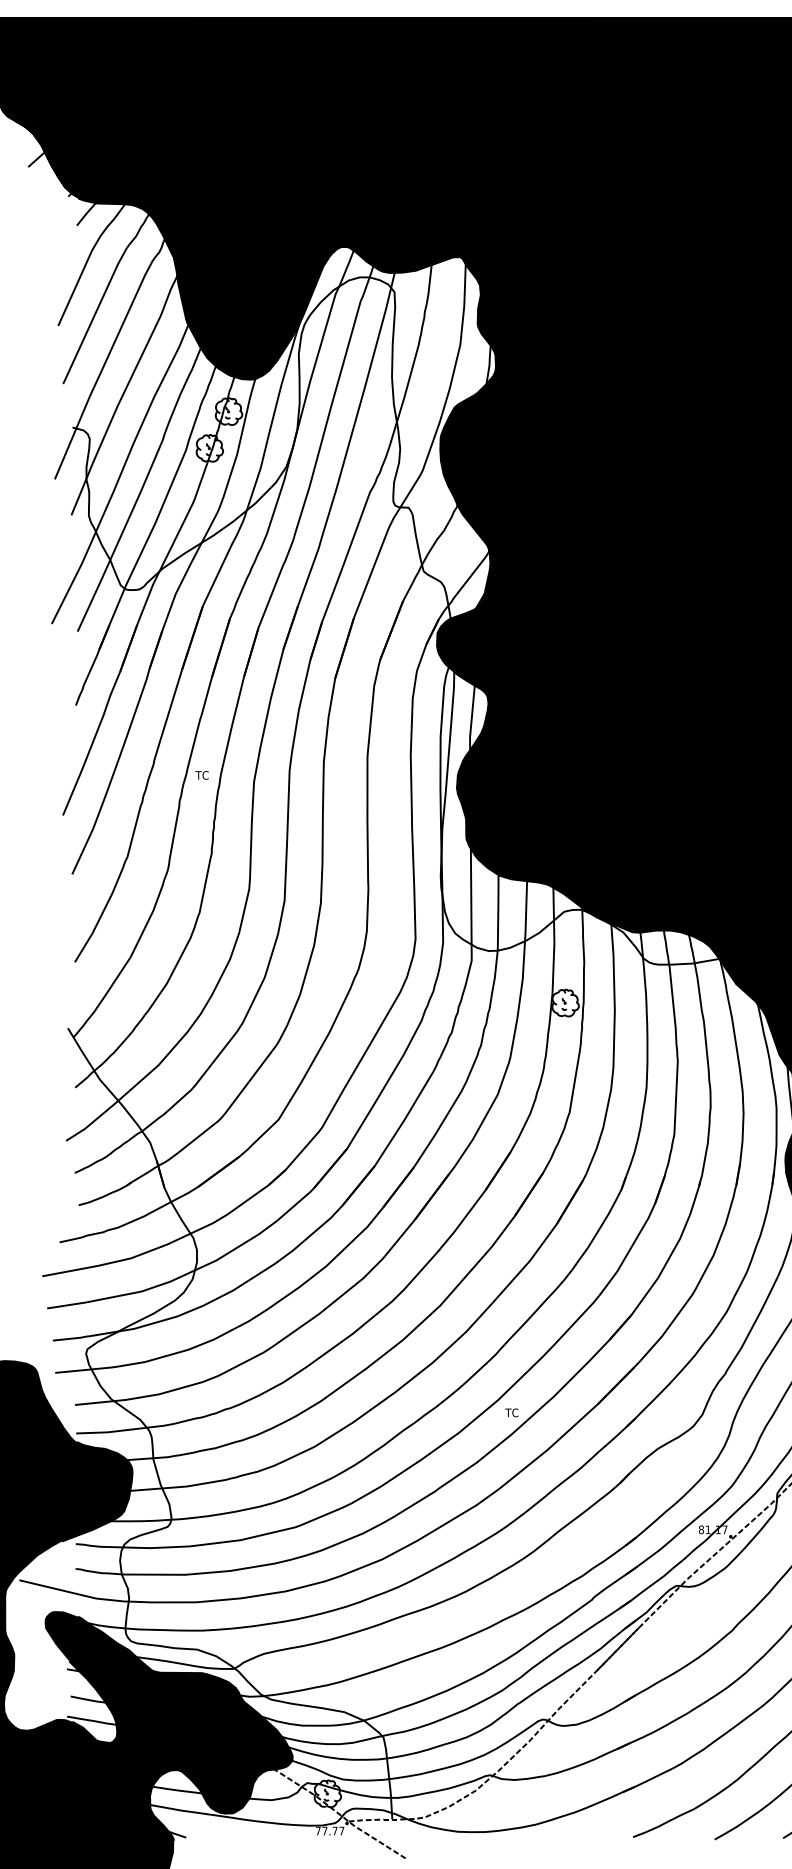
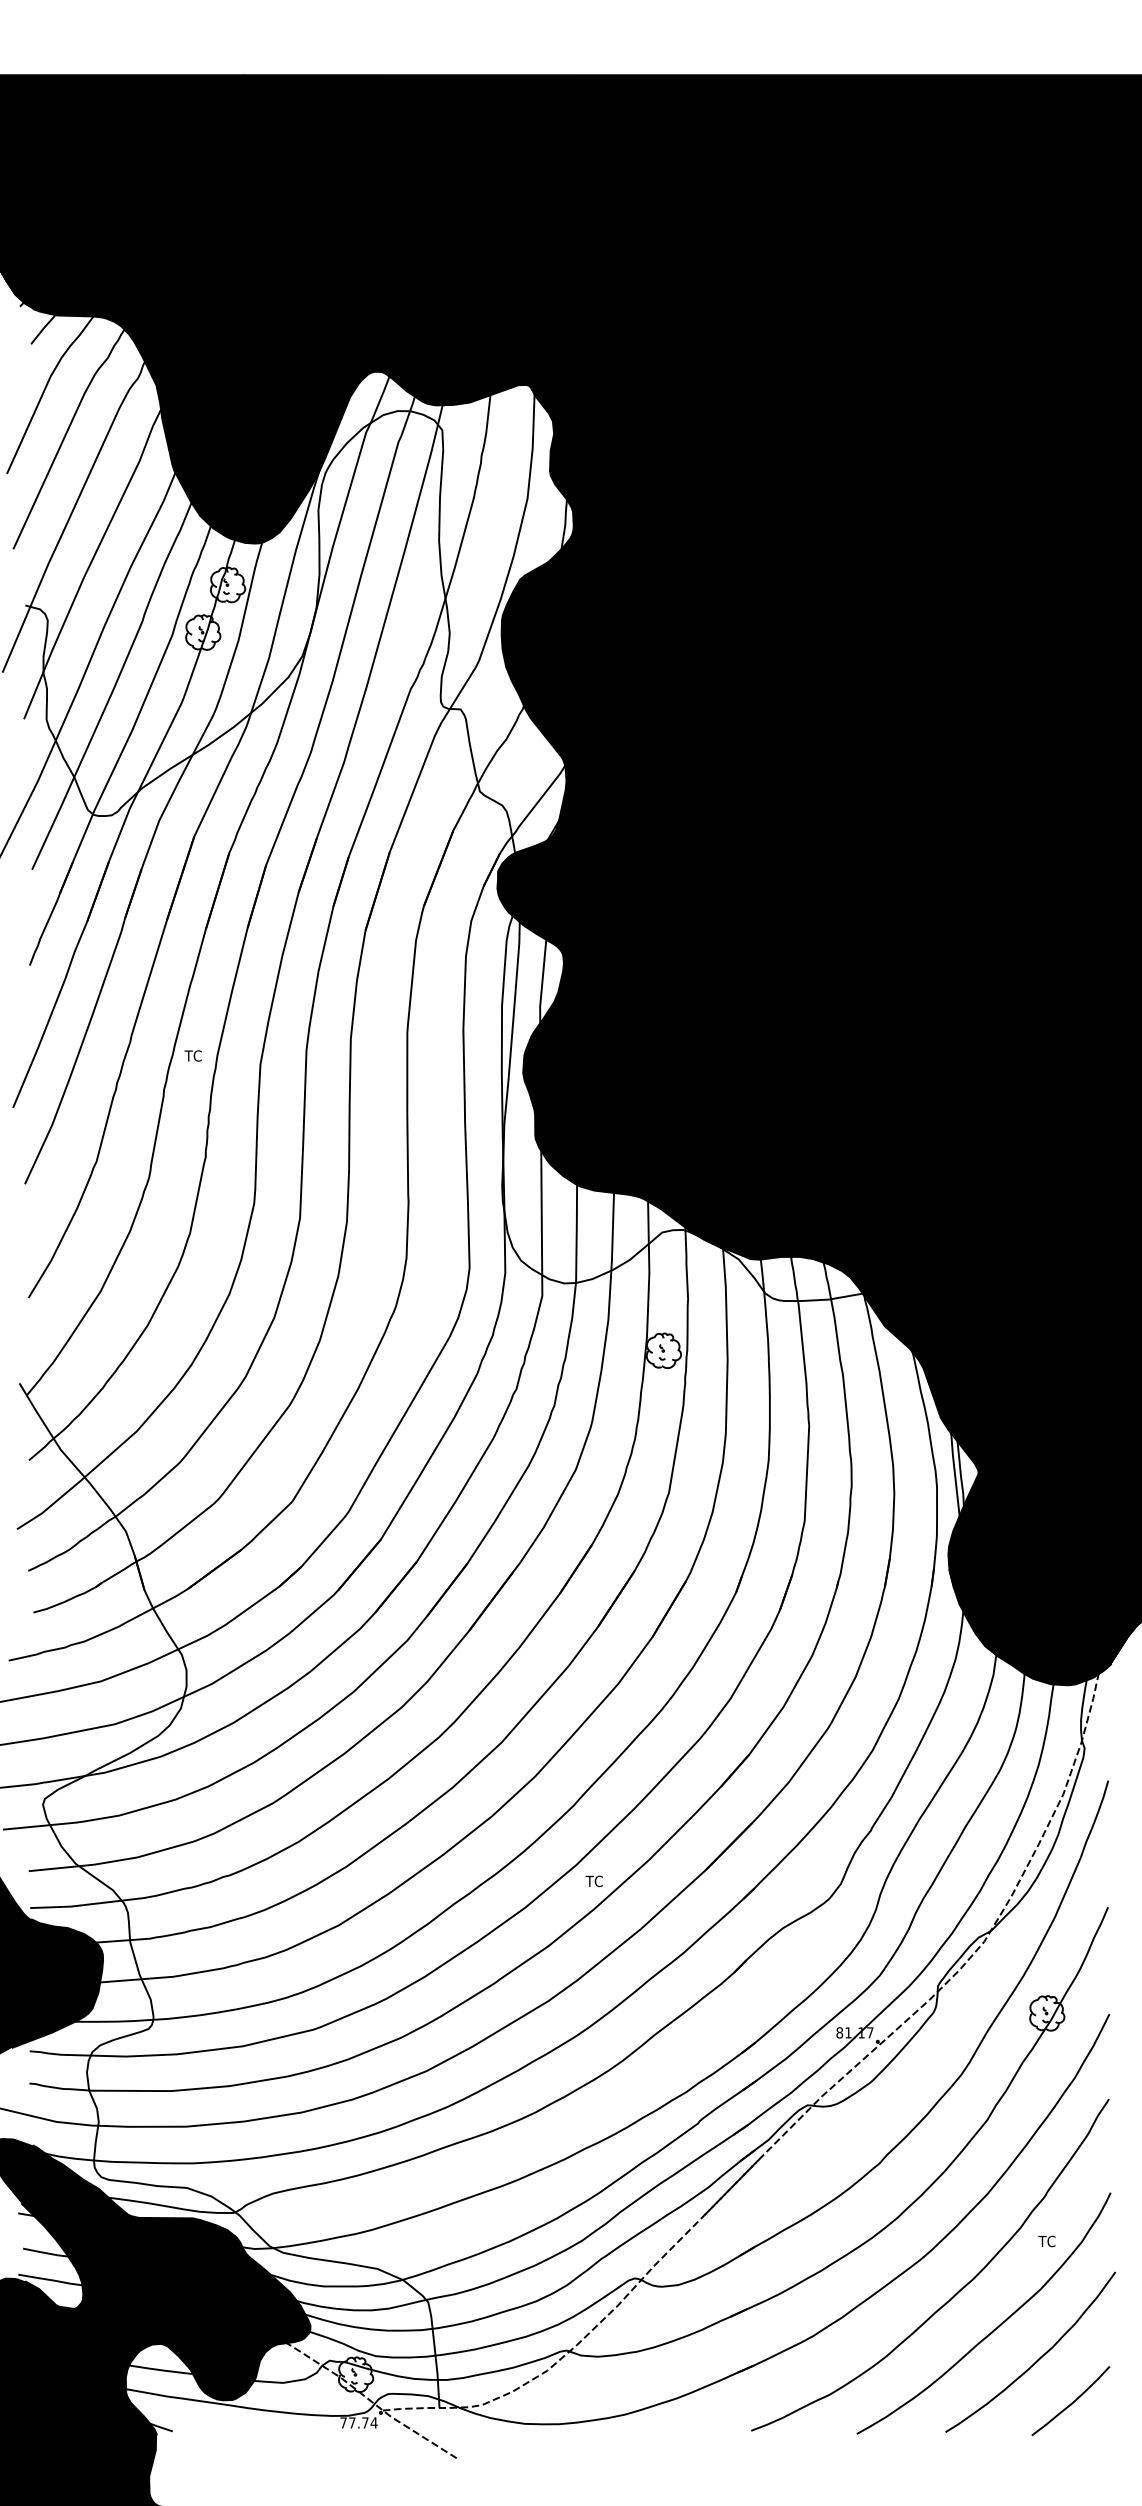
text: (341, 1830) -> (373, 2422), 77.77 -> 77.74

